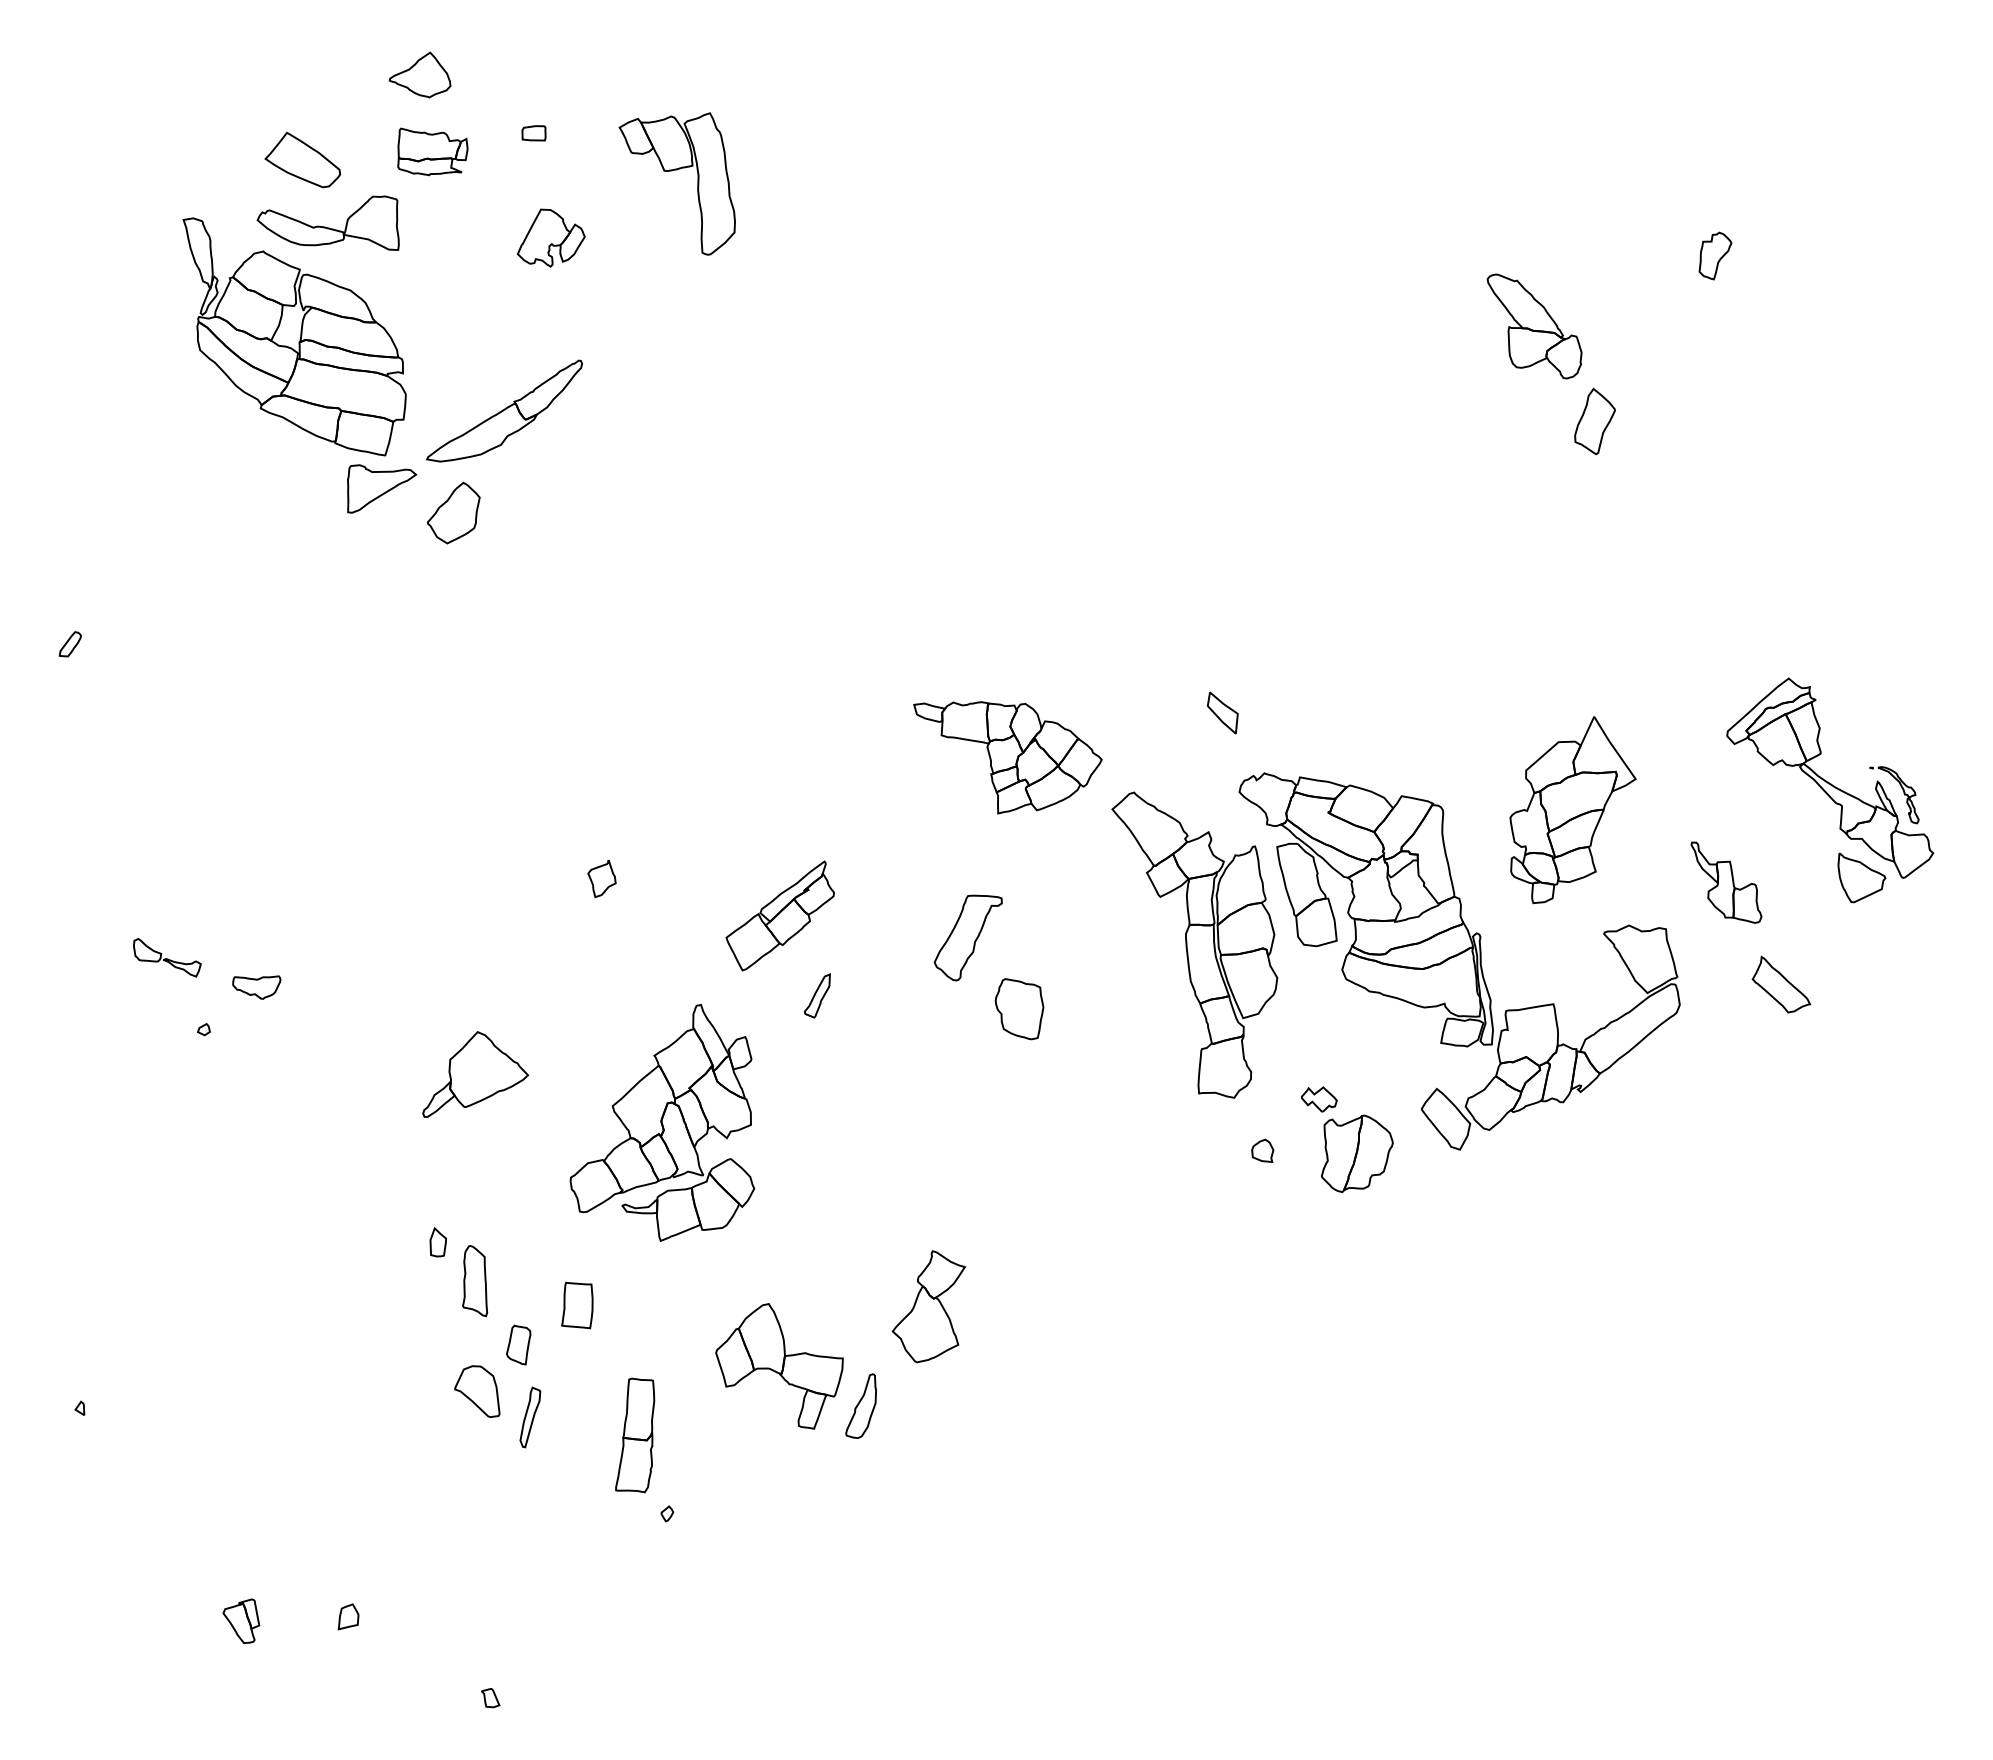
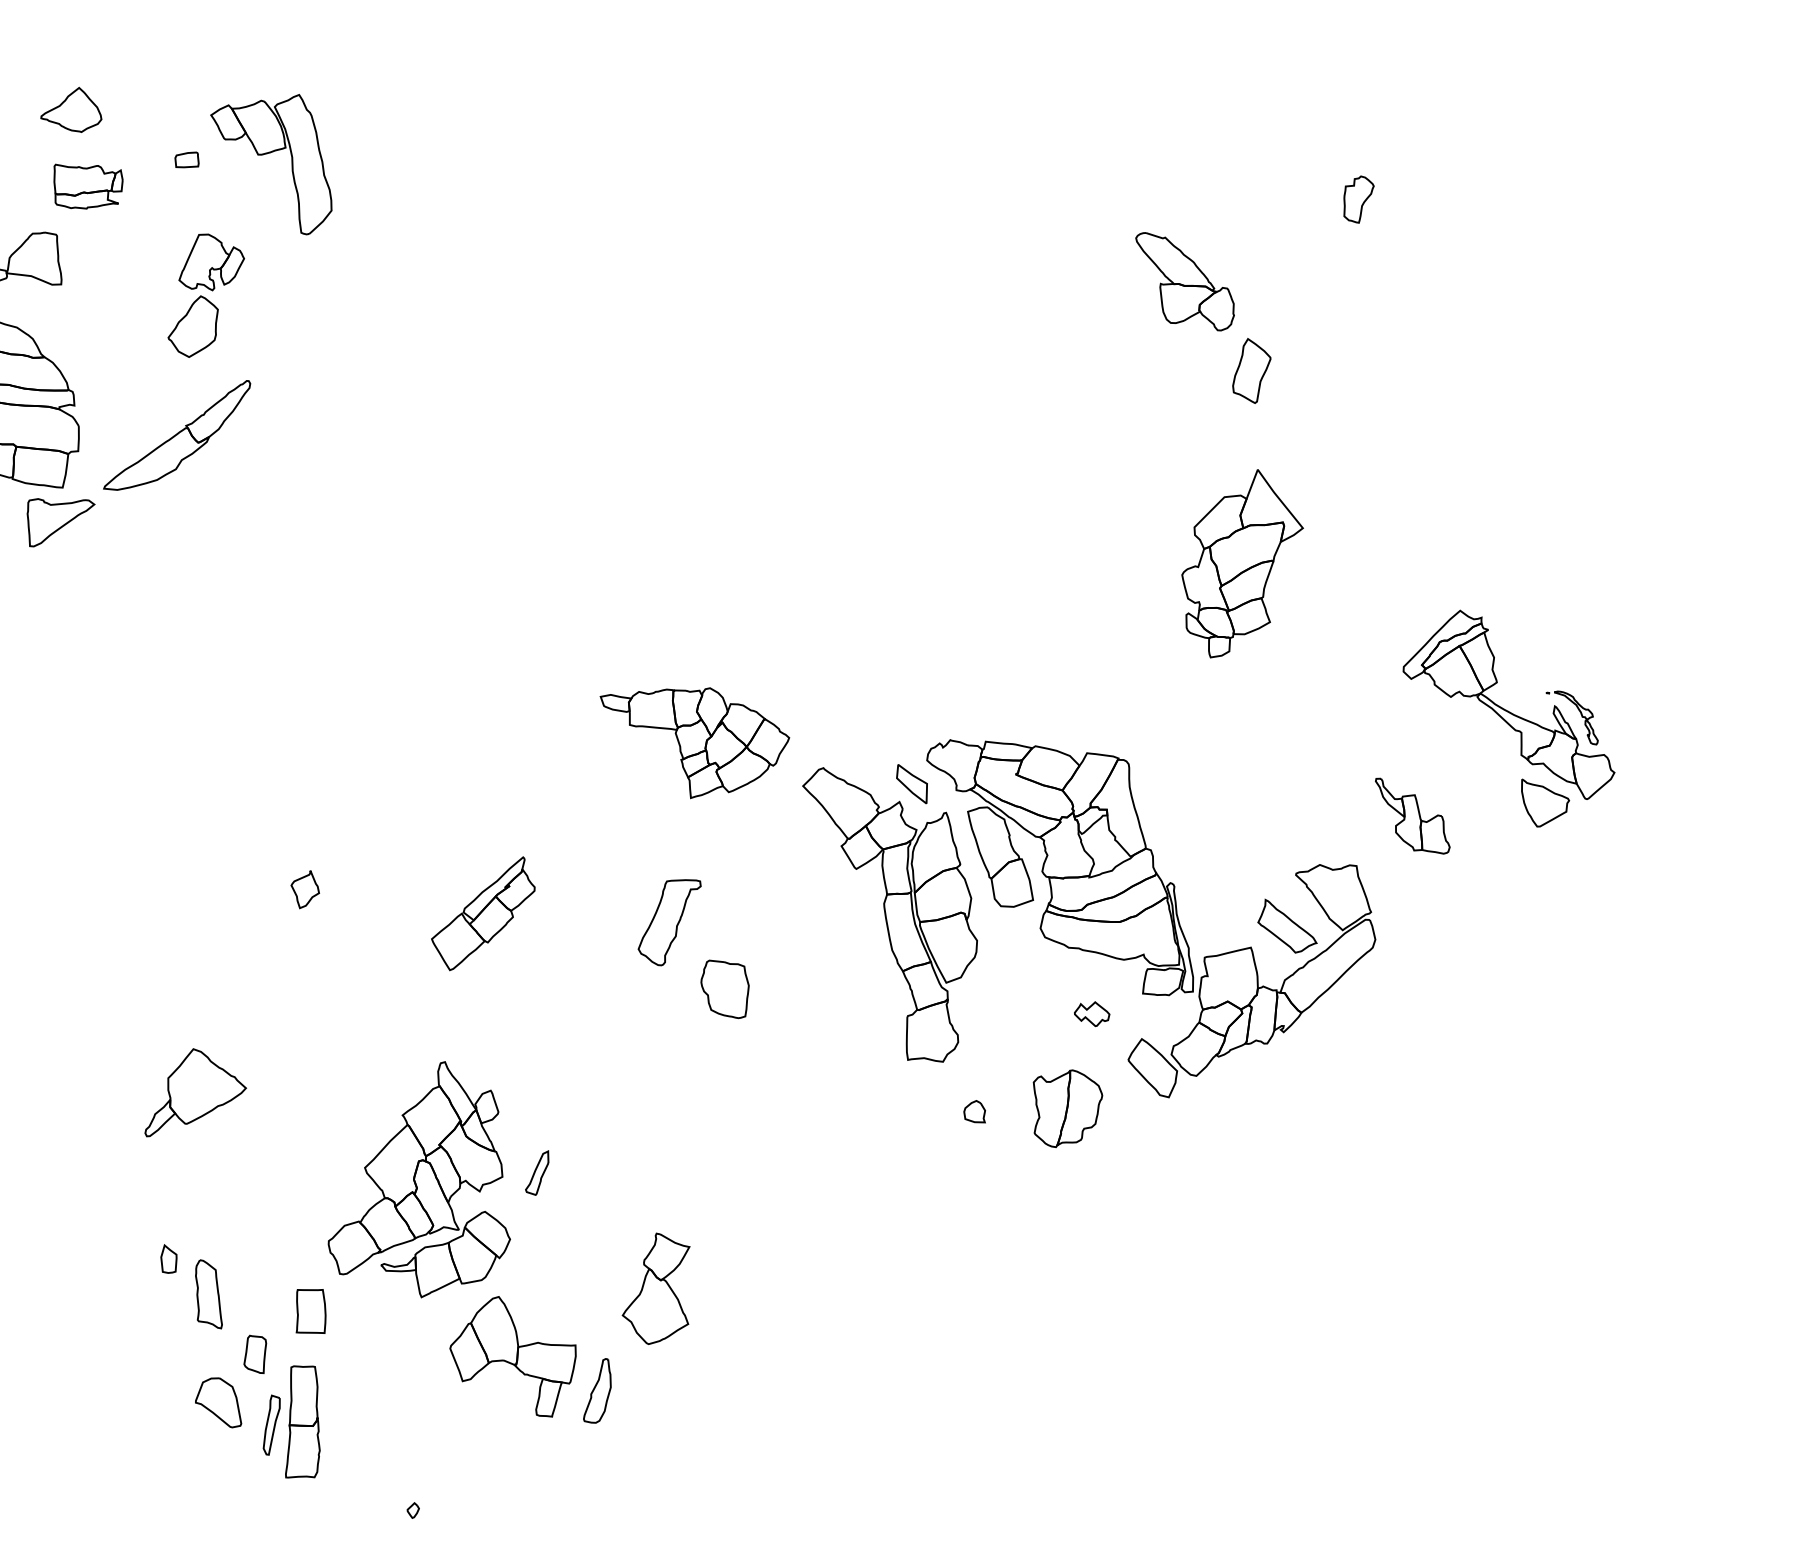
part: (672, 171) -> (266, 154), moved
part: (453, 512) -> (193, 326), moved
part: (1222, 712) -> (911, 783), moved
part: (1572, 809) -> (1242, 562), moved
part: (1781, 984) -> (1287, 925), moved
part: (816, 995) -> (536, 1173), moved
part: (1319, 1099) -> (1092, 1014), moved
part: (662, 1122) -> (415, 1180), moved
part: (635, 1435) -> (301, 1422), moved

